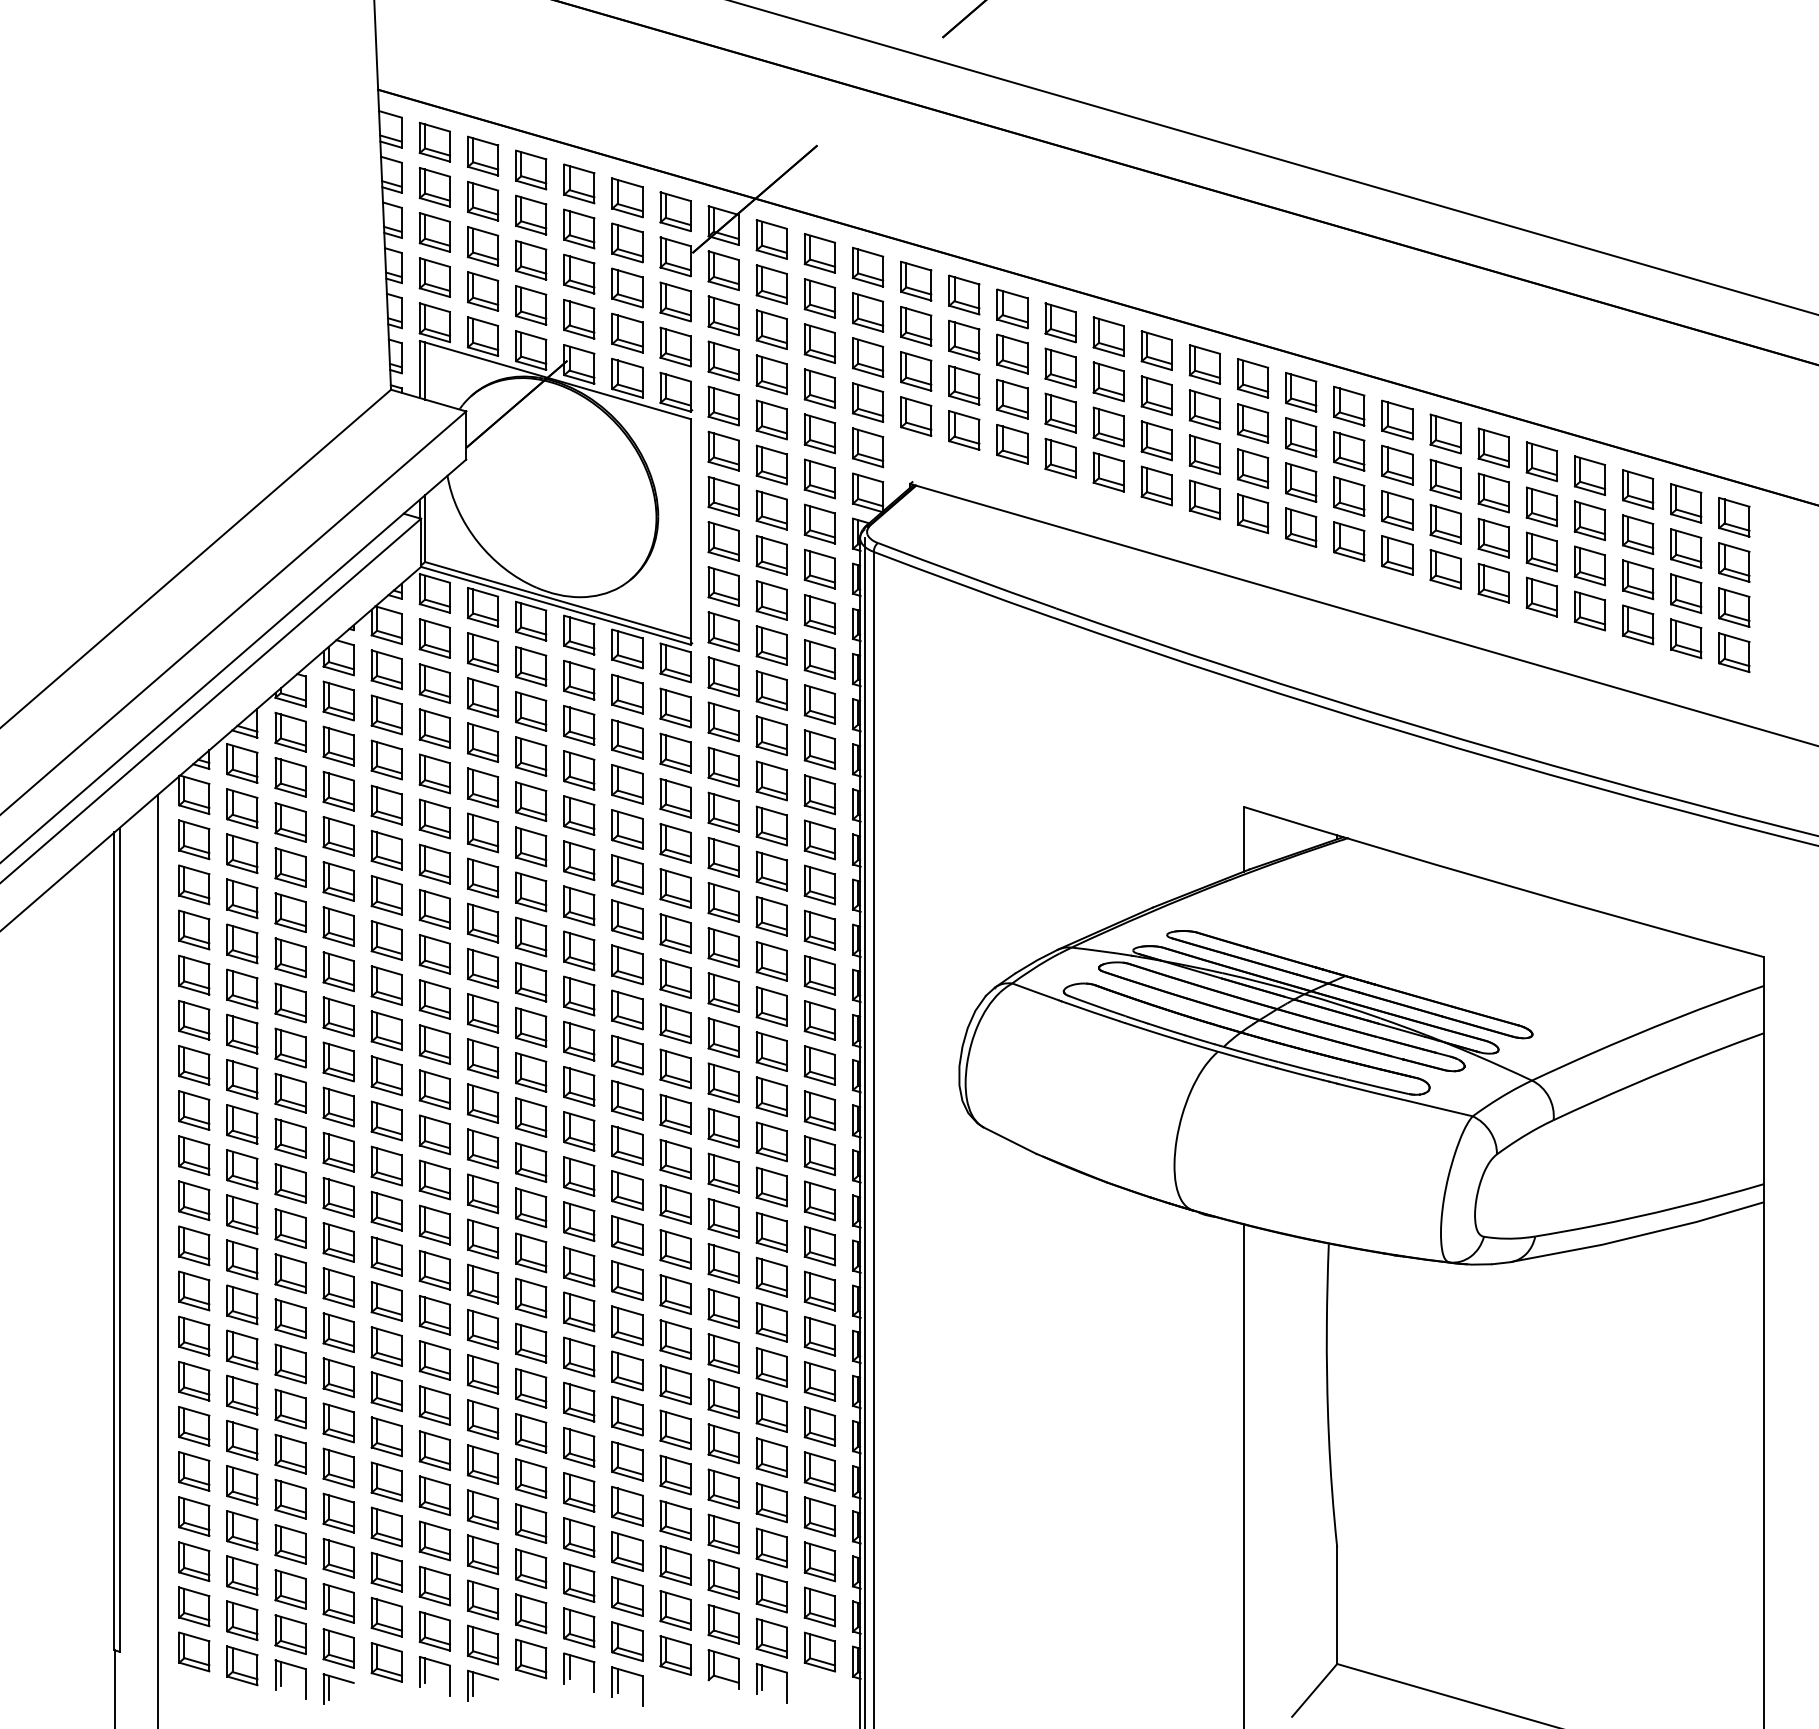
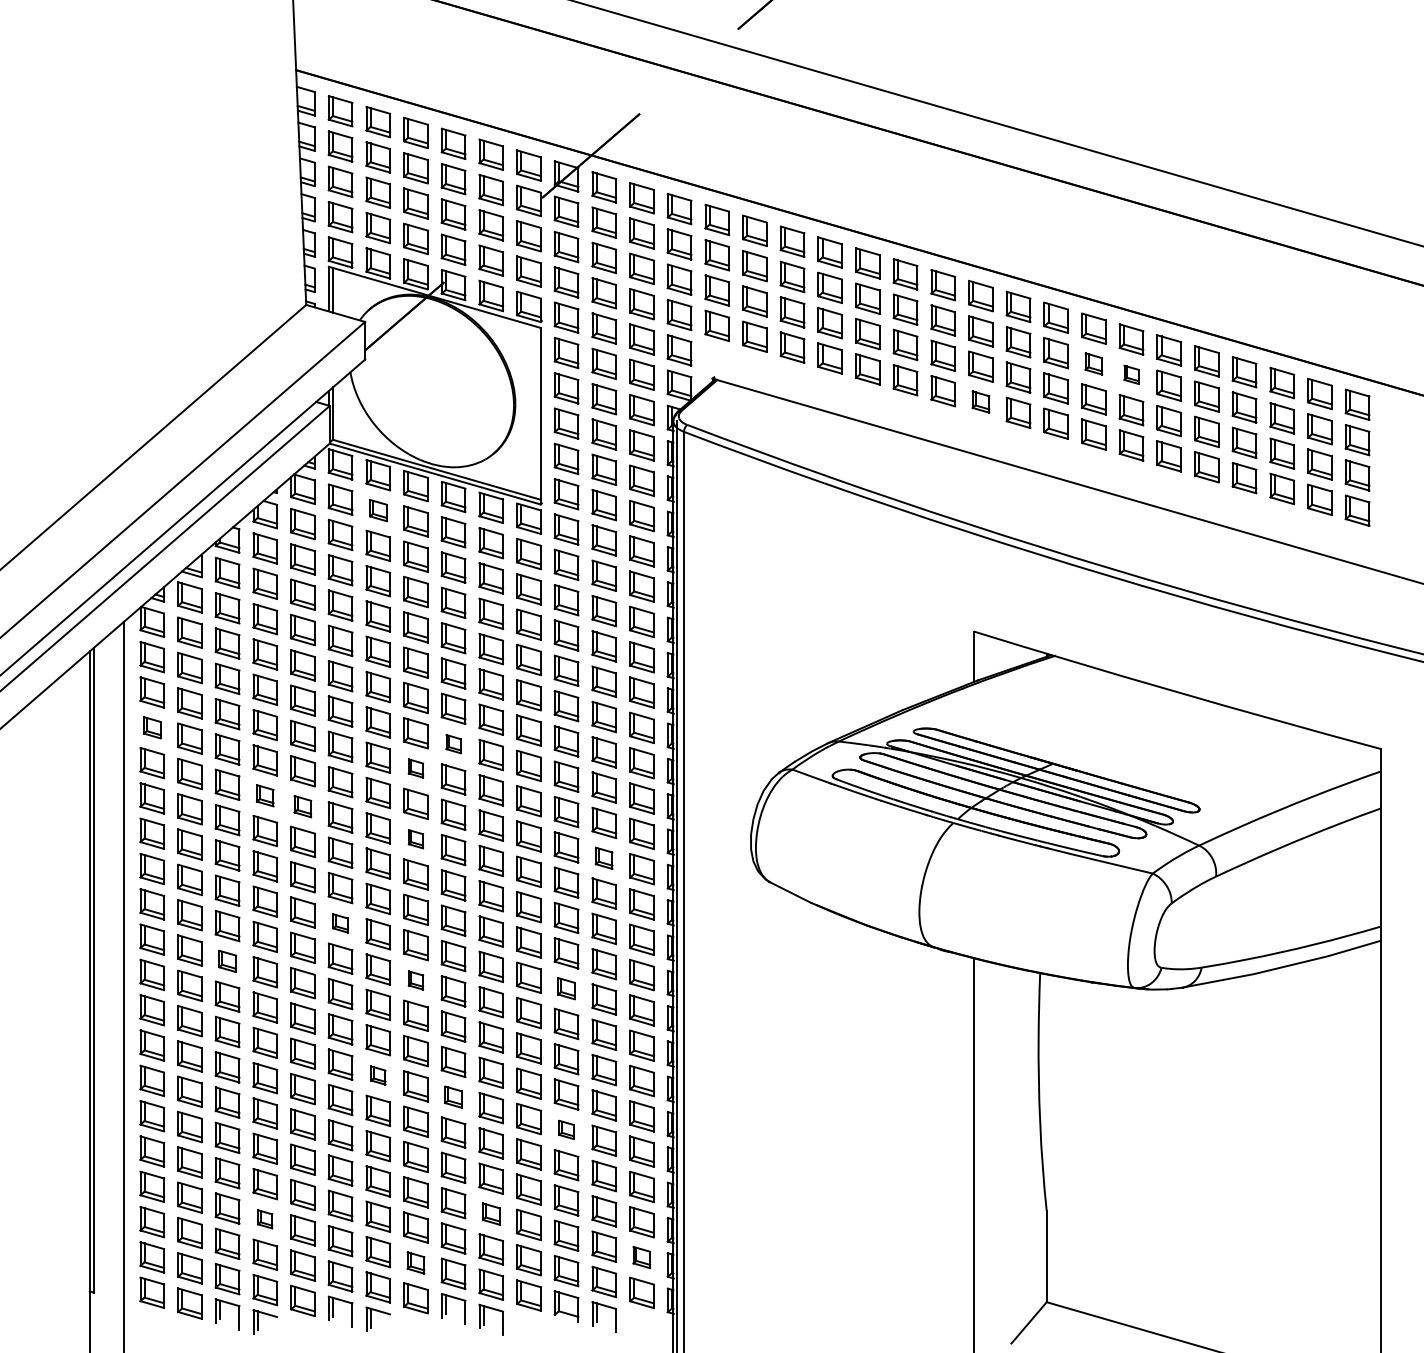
part: (1397, 464) -> (1093, 363), size x0.7
part: (1445, 478) -> (1131, 374), size x0.6
part: (1253, 513) -> (981, 401), size x0.7
part: (483, 652) -> (378, 510), size x0.7
part: (194, 929) -> (152, 727), size x0.7
part: (579, 950) -> (453, 743), size x0.6
part: (531, 981) -> (416, 768), size x0.6
part: (338, 1016) -> (265, 795), size x0.7
part: (386, 1030) -> (302, 806), size x0.7
part: (531, 1072) -> (416, 839), size x0.6
part: (771, 1096) -> (604, 858), size x0.7
part: (434, 1179) -> (340, 923), size x0.6
part: (290, 1228) -> (227, 961), size x0.7
part: (531, 1252) -> (416, 980), size x0.6
part: (723, 1263) -> (566, 988), size x0.7
part: (483, 1374) -> (378, 1075), size x0.6
part: (579, 1401) -> (453, 1096), size x0.7
part: (723, 1443) -> (566, 1129), size x0.6
part: (627, 1551) -> (491, 1214), size x0.7
part: (338, 1557) -> (265, 1218), size x0.6
part: (819, 1606) -> (641, 1257), size x0.7
part: (531, 1613) -> (416, 1262), size x0.7

